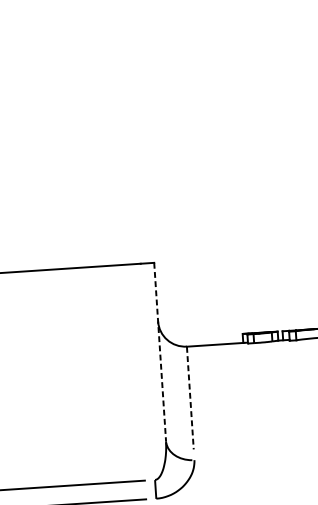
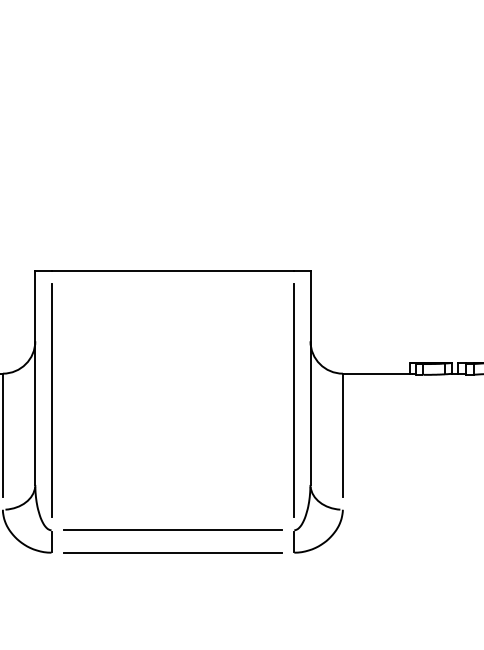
line: (160, 352) -> (310, 378), dashed -> solid
line: (148, 371) -> (294, 400), added
line: (190, 399) -> (342, 436), dashed -> solid

